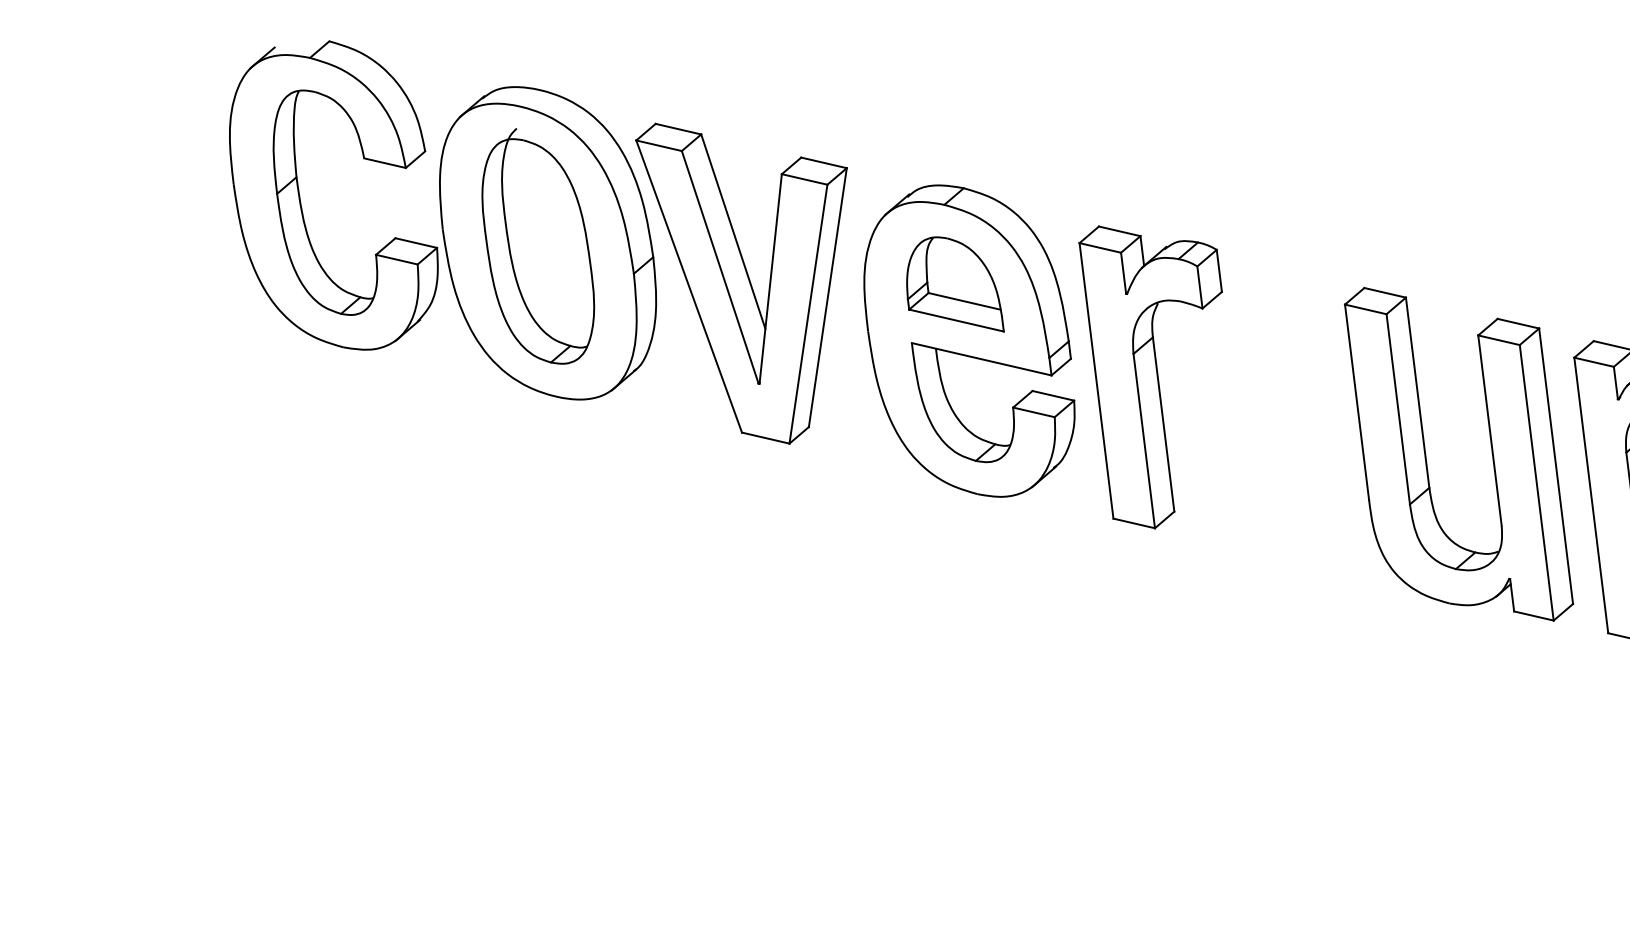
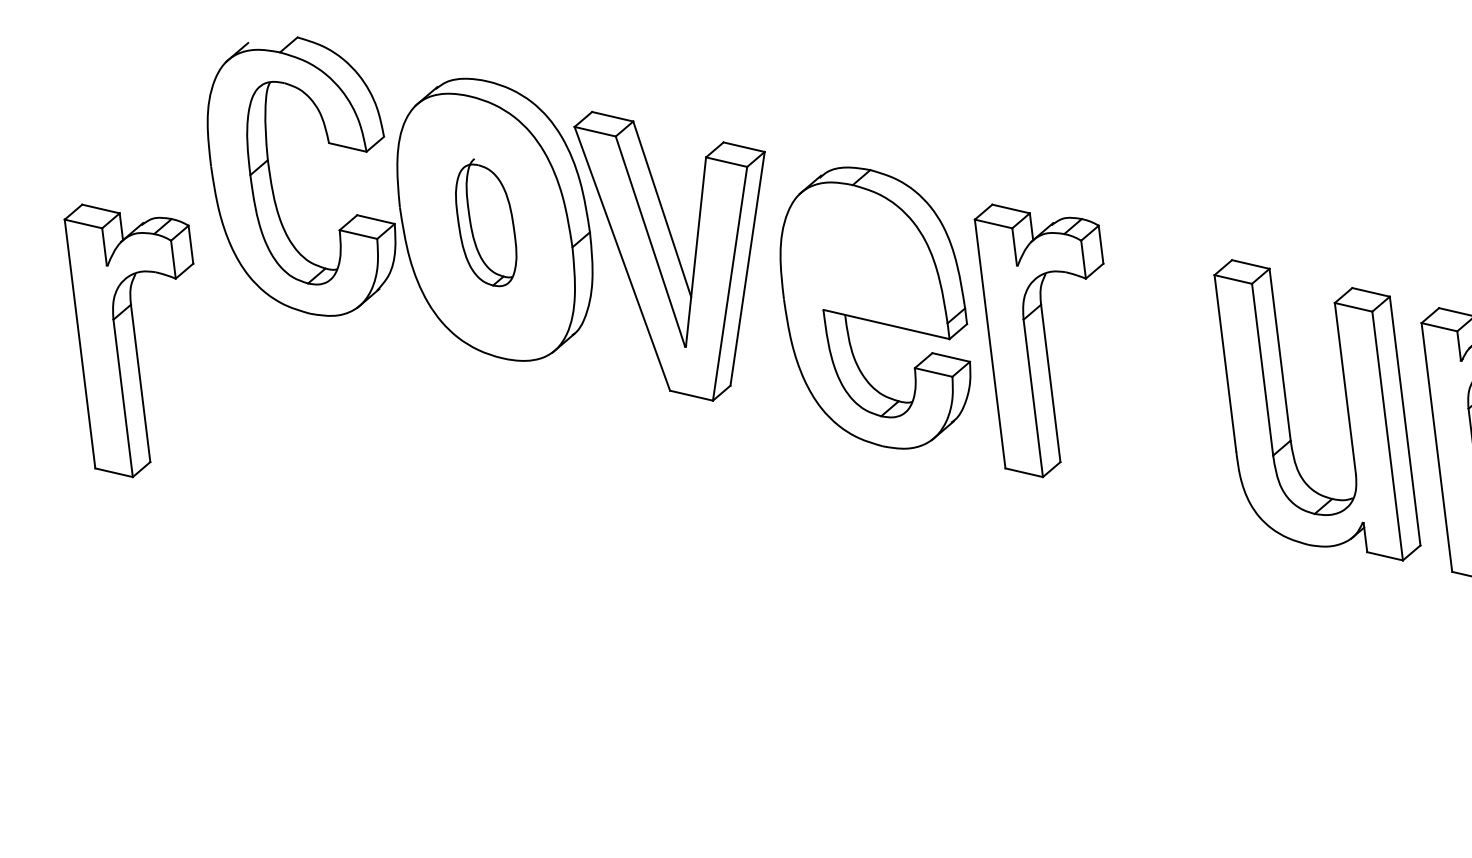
part: (538, 246) -> (486, 222), size x0.6
part: (955, 284) -> (862, 256), removed
part: (142, 377) -> (128, 340), added

